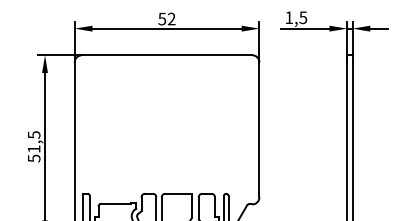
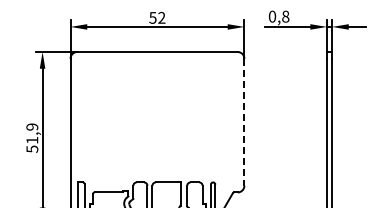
text: (295, 17) -> (278, 16), 1,5 -> 0,8
line: (259, 130) -> (244, 122), solid -> dashed
text: (34, 134) -> (32, 126), 51,5 -> 51,9

